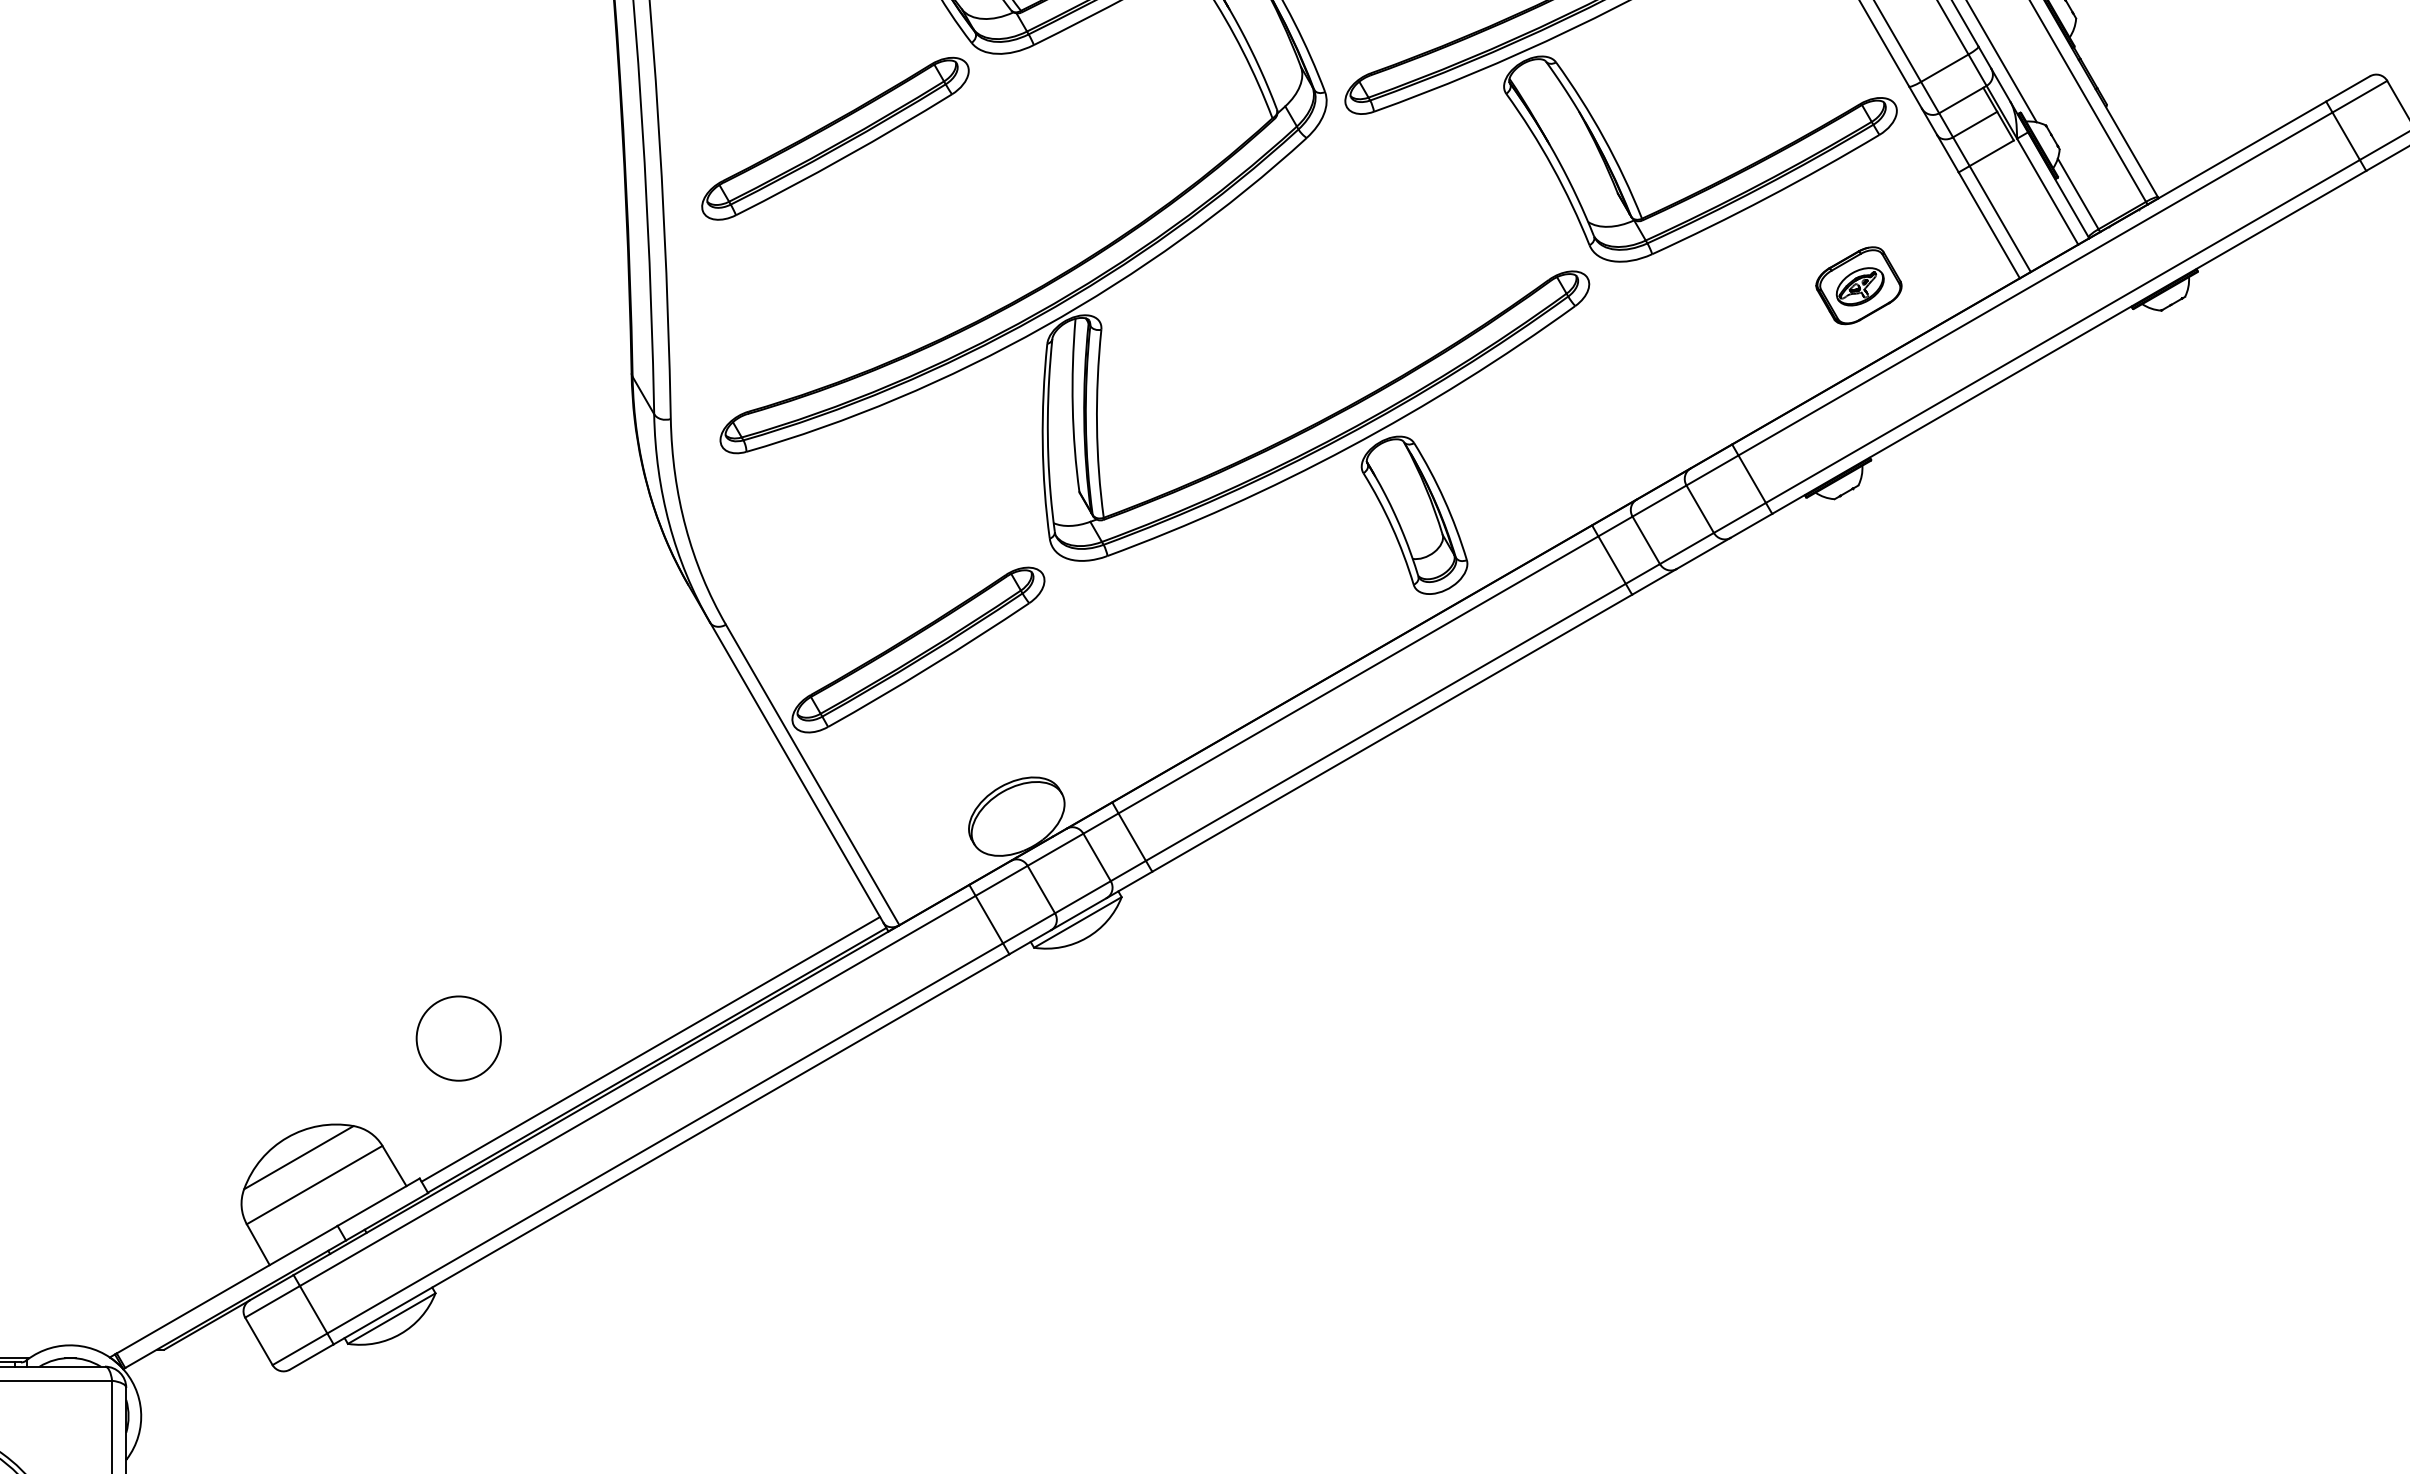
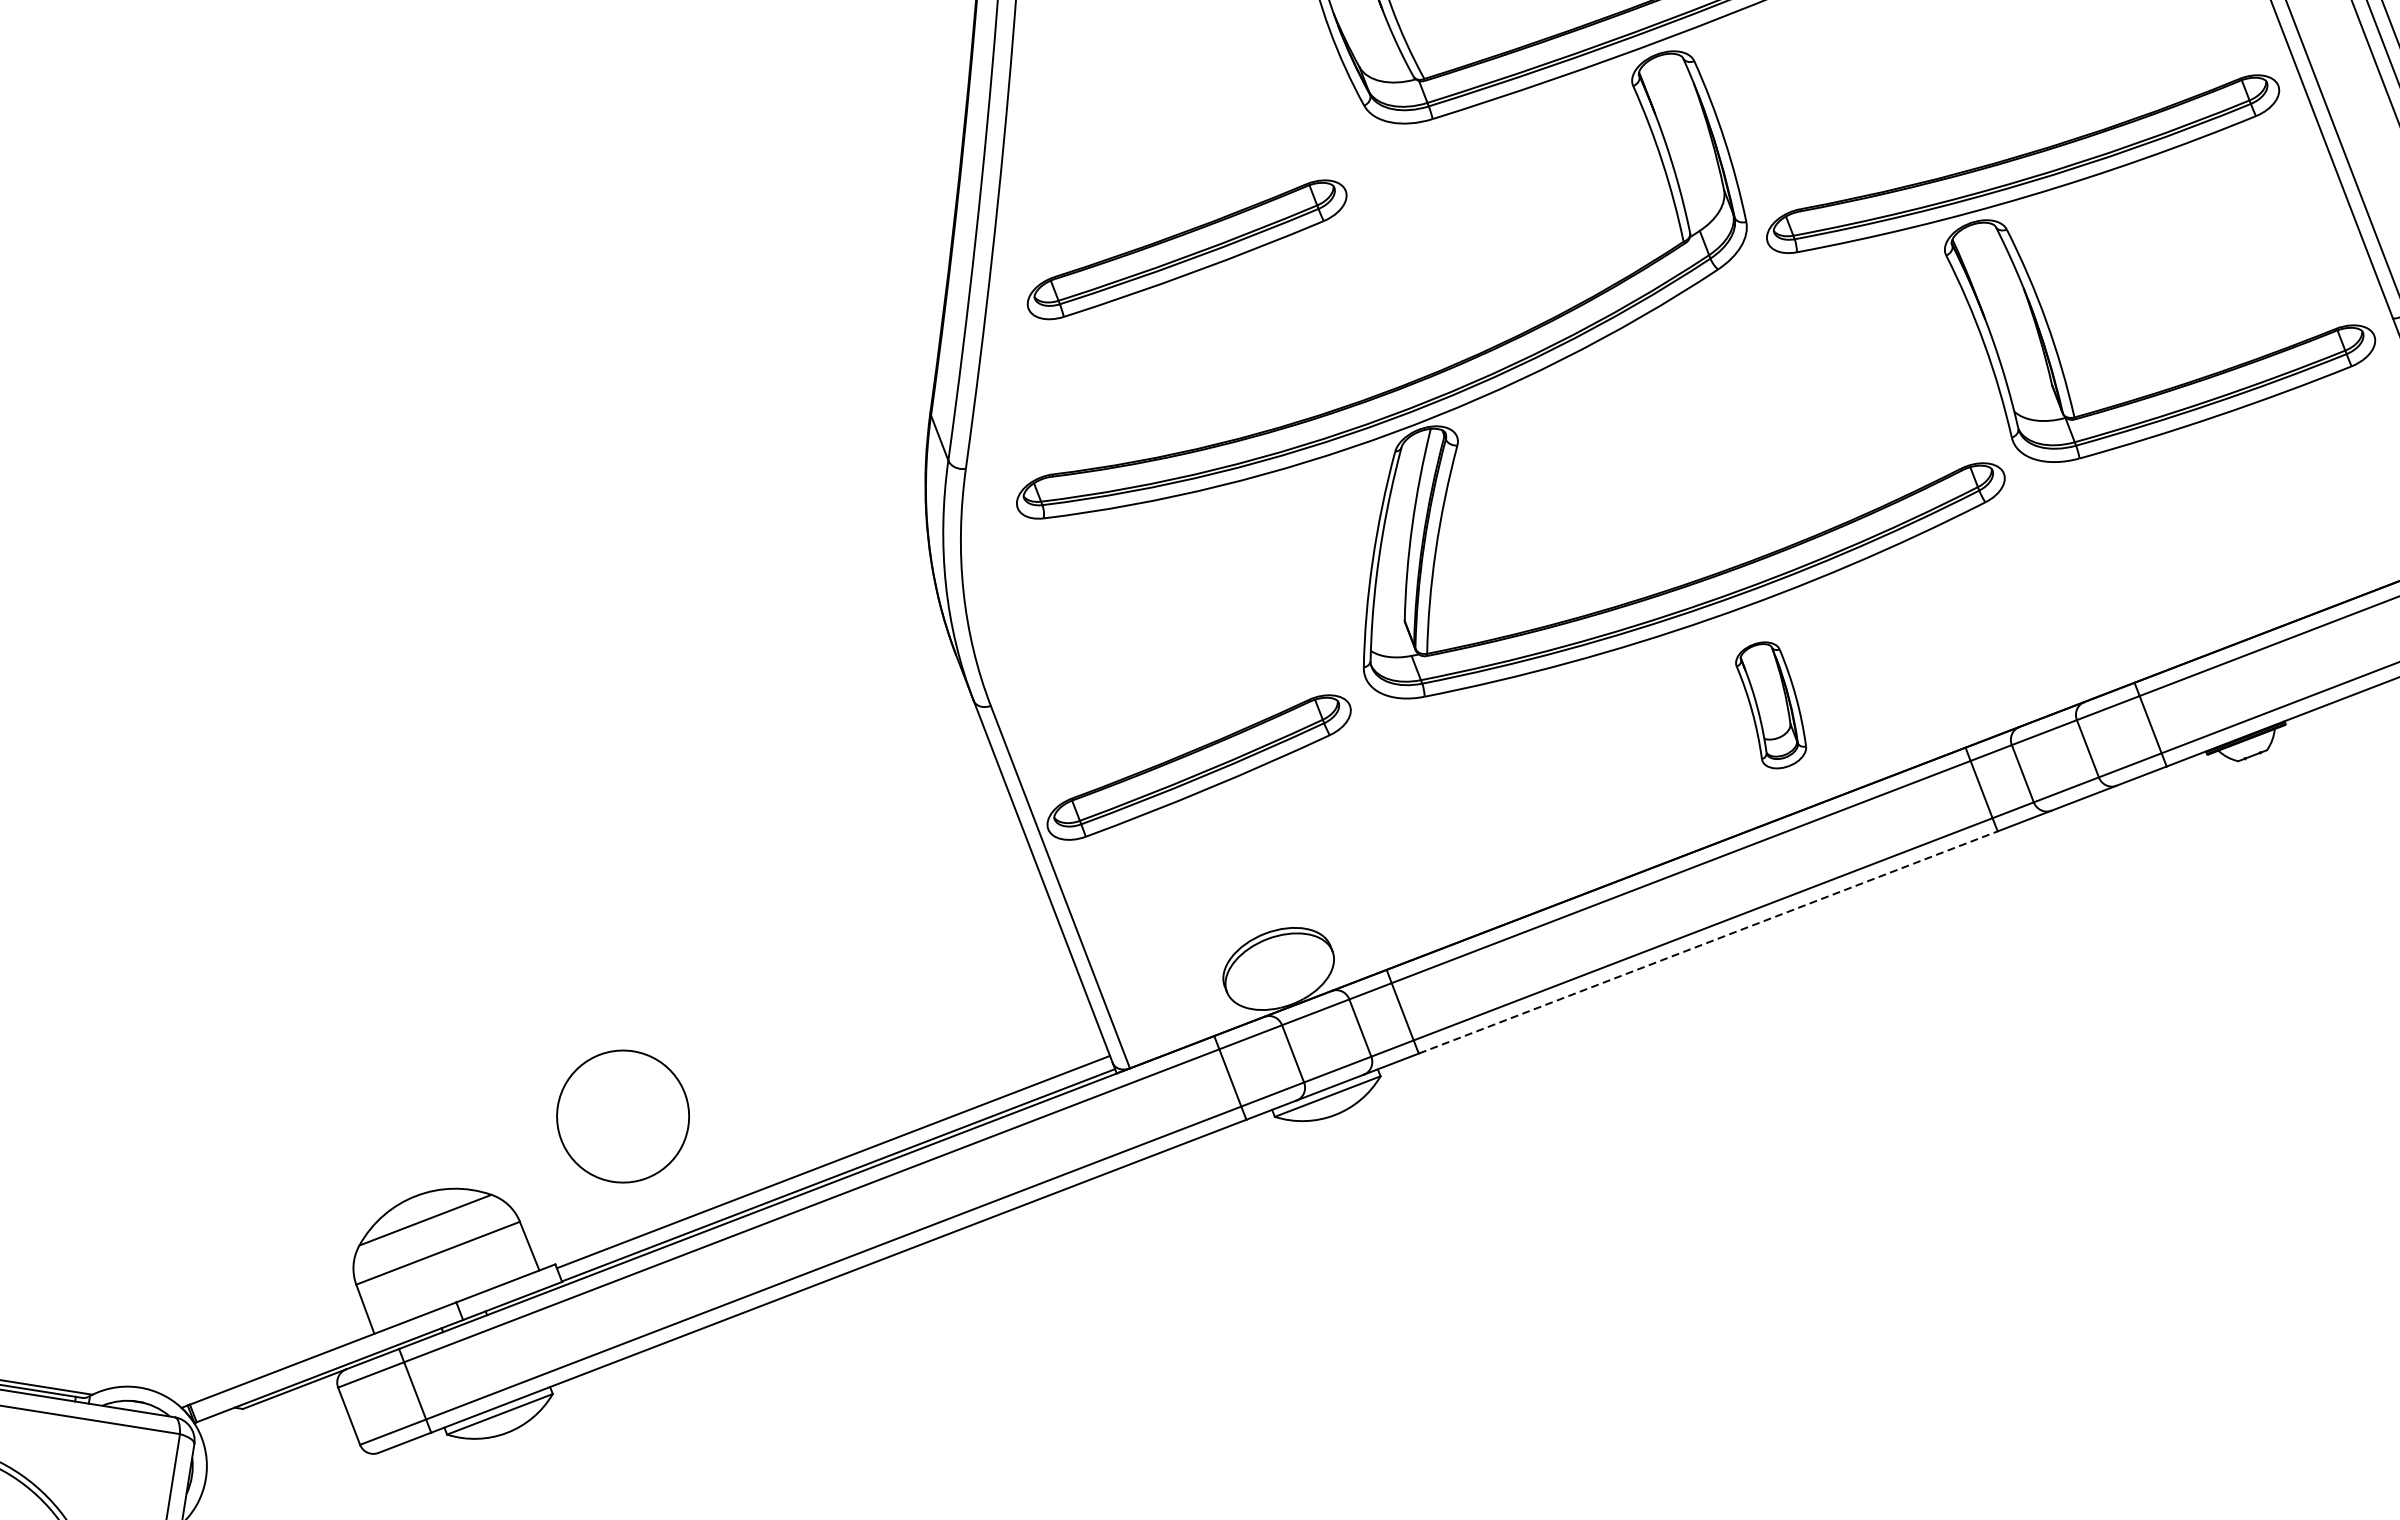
part: (835, 138) -> (1187, 249), moved
part: (1858, 285) -> (2302, 529), removed
part: (1414, 514) -> (1771, 704), size x0.7
line: (1392, 732) -> (1708, 941), solid -> dashed
circle: (458, 1038) -> (622, 1116), size x1.4

